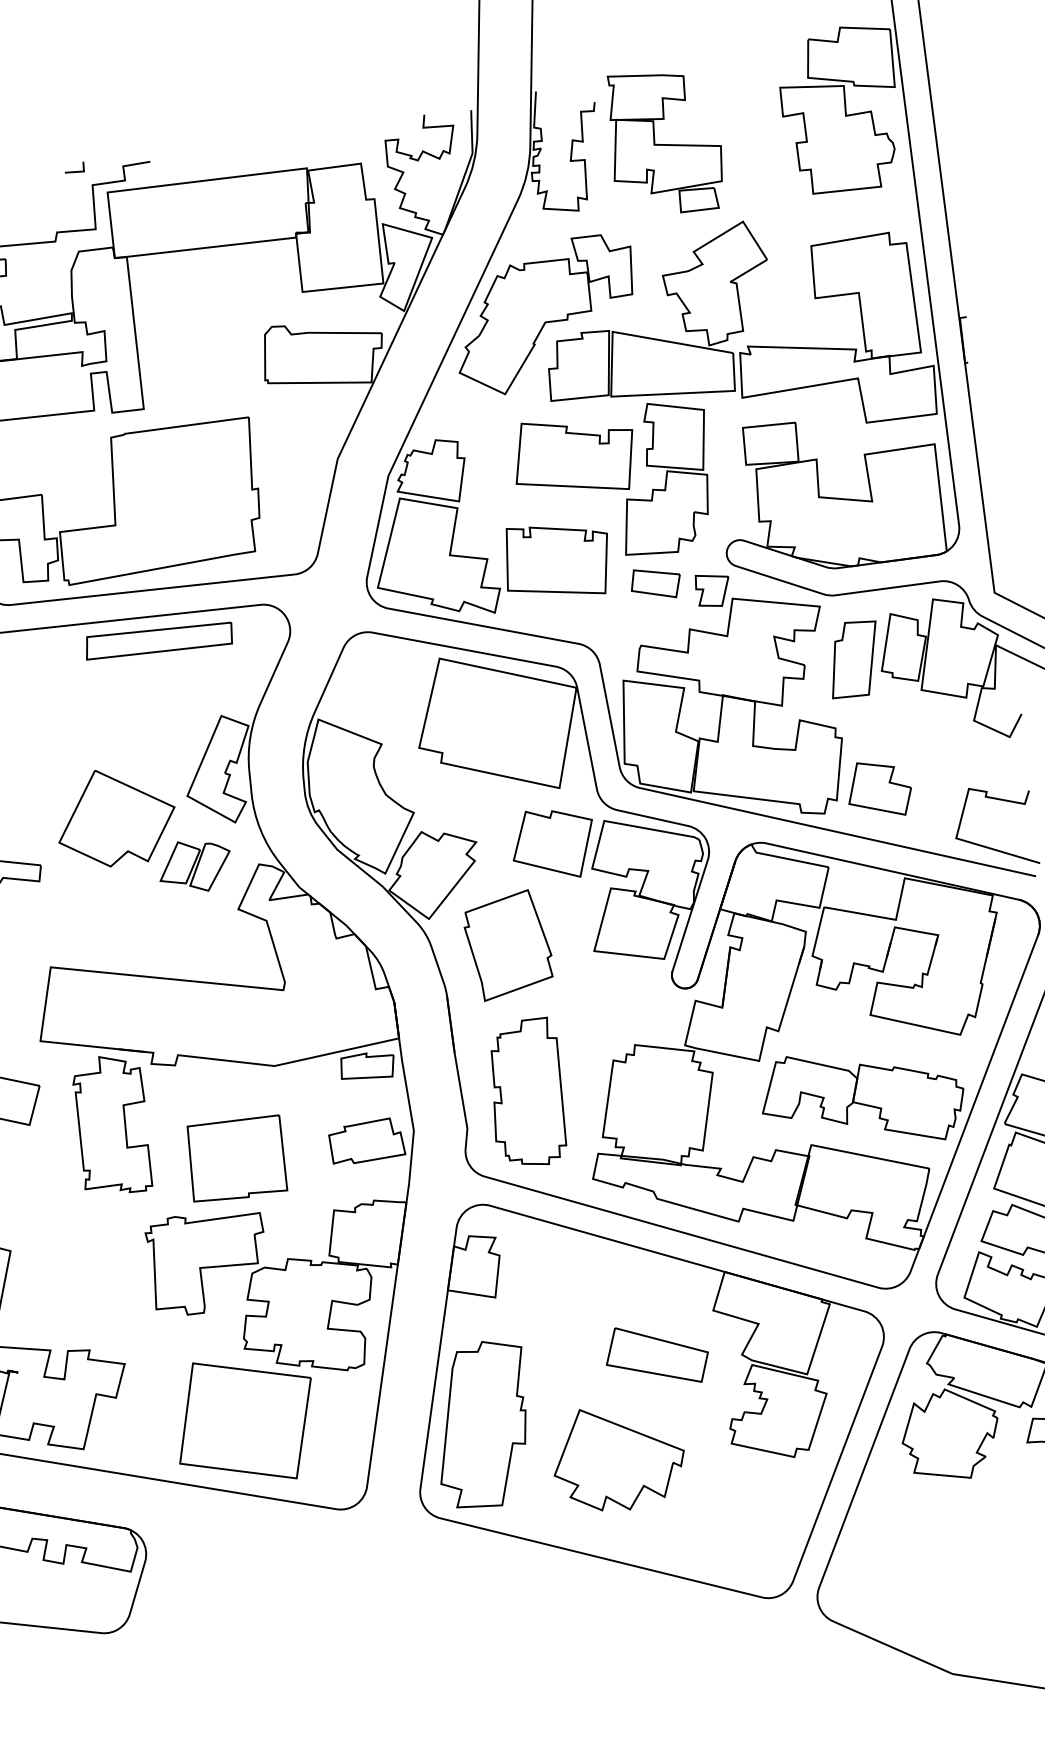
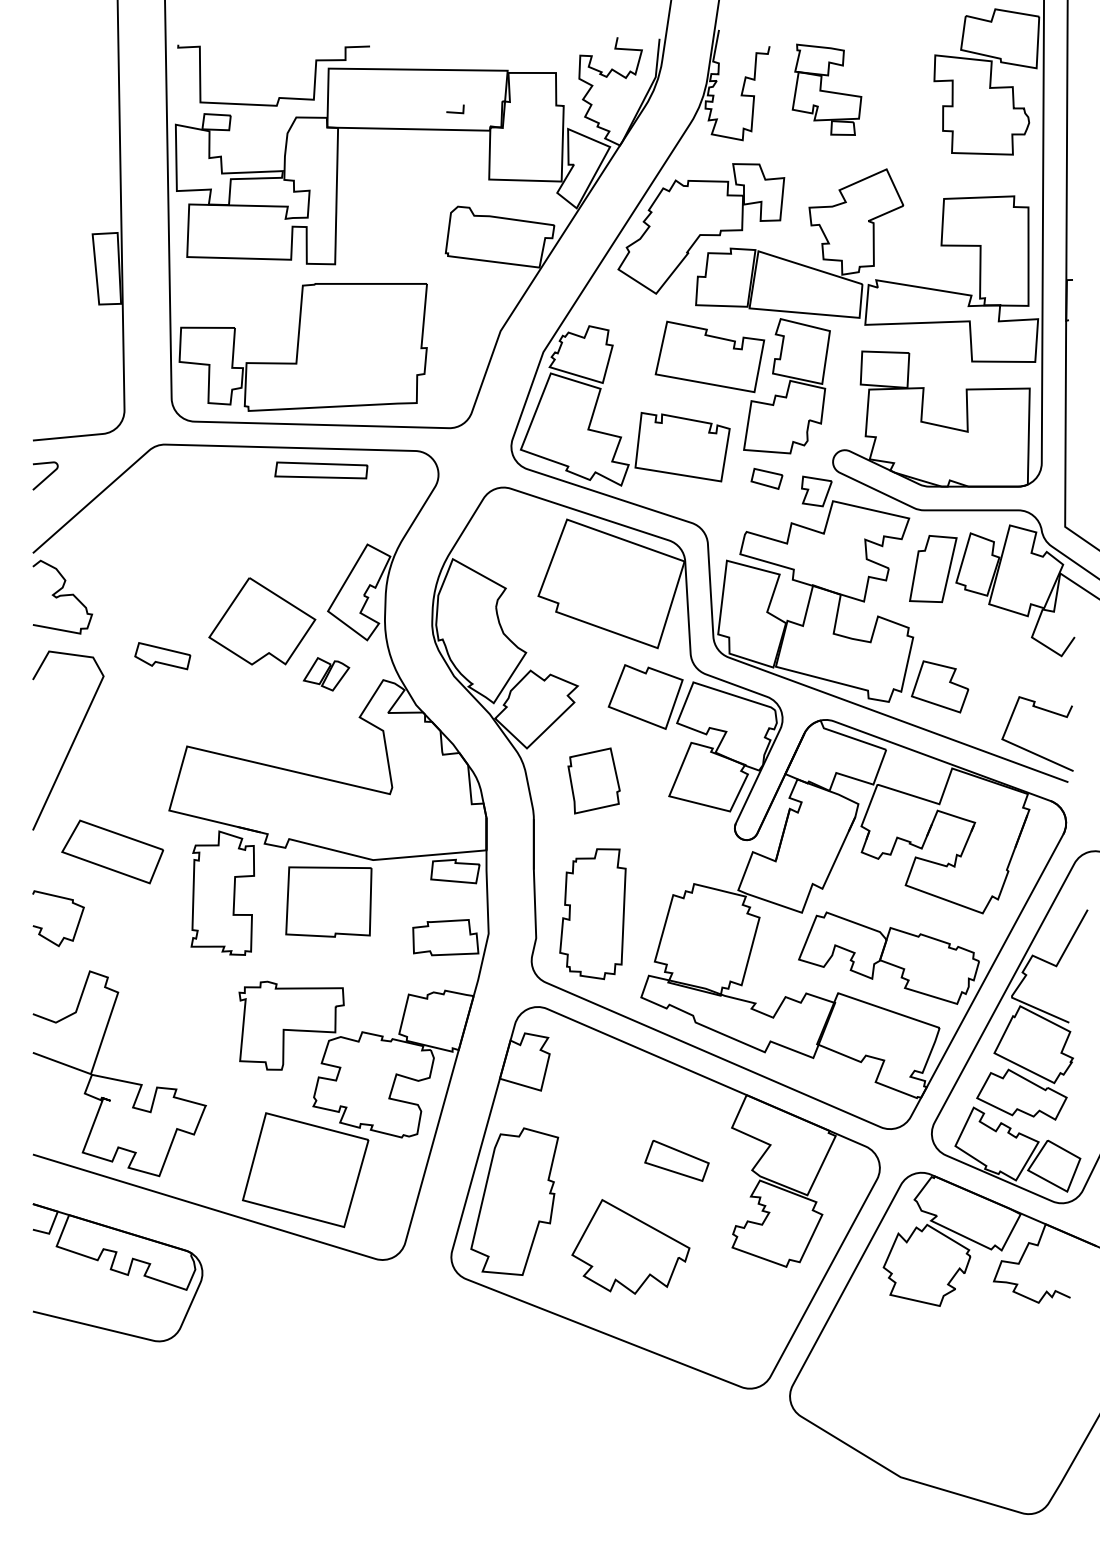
part: (664, 141) -> (826, 89), size x0.7
line: (75, 170) -> (455, 111), moved
part: (655, 583) -> (766, 478), size x0.7
part: (159, 640) -> (321, 470), size x0.7
part: (195, 866) -> (326, 674), size x0.7
part: (507, 944) -> (593, 780), size x0.7
part: (236, 1158) -> (328, 901), moved
part: (656, 1355) -> (676, 1160), size x0.7

